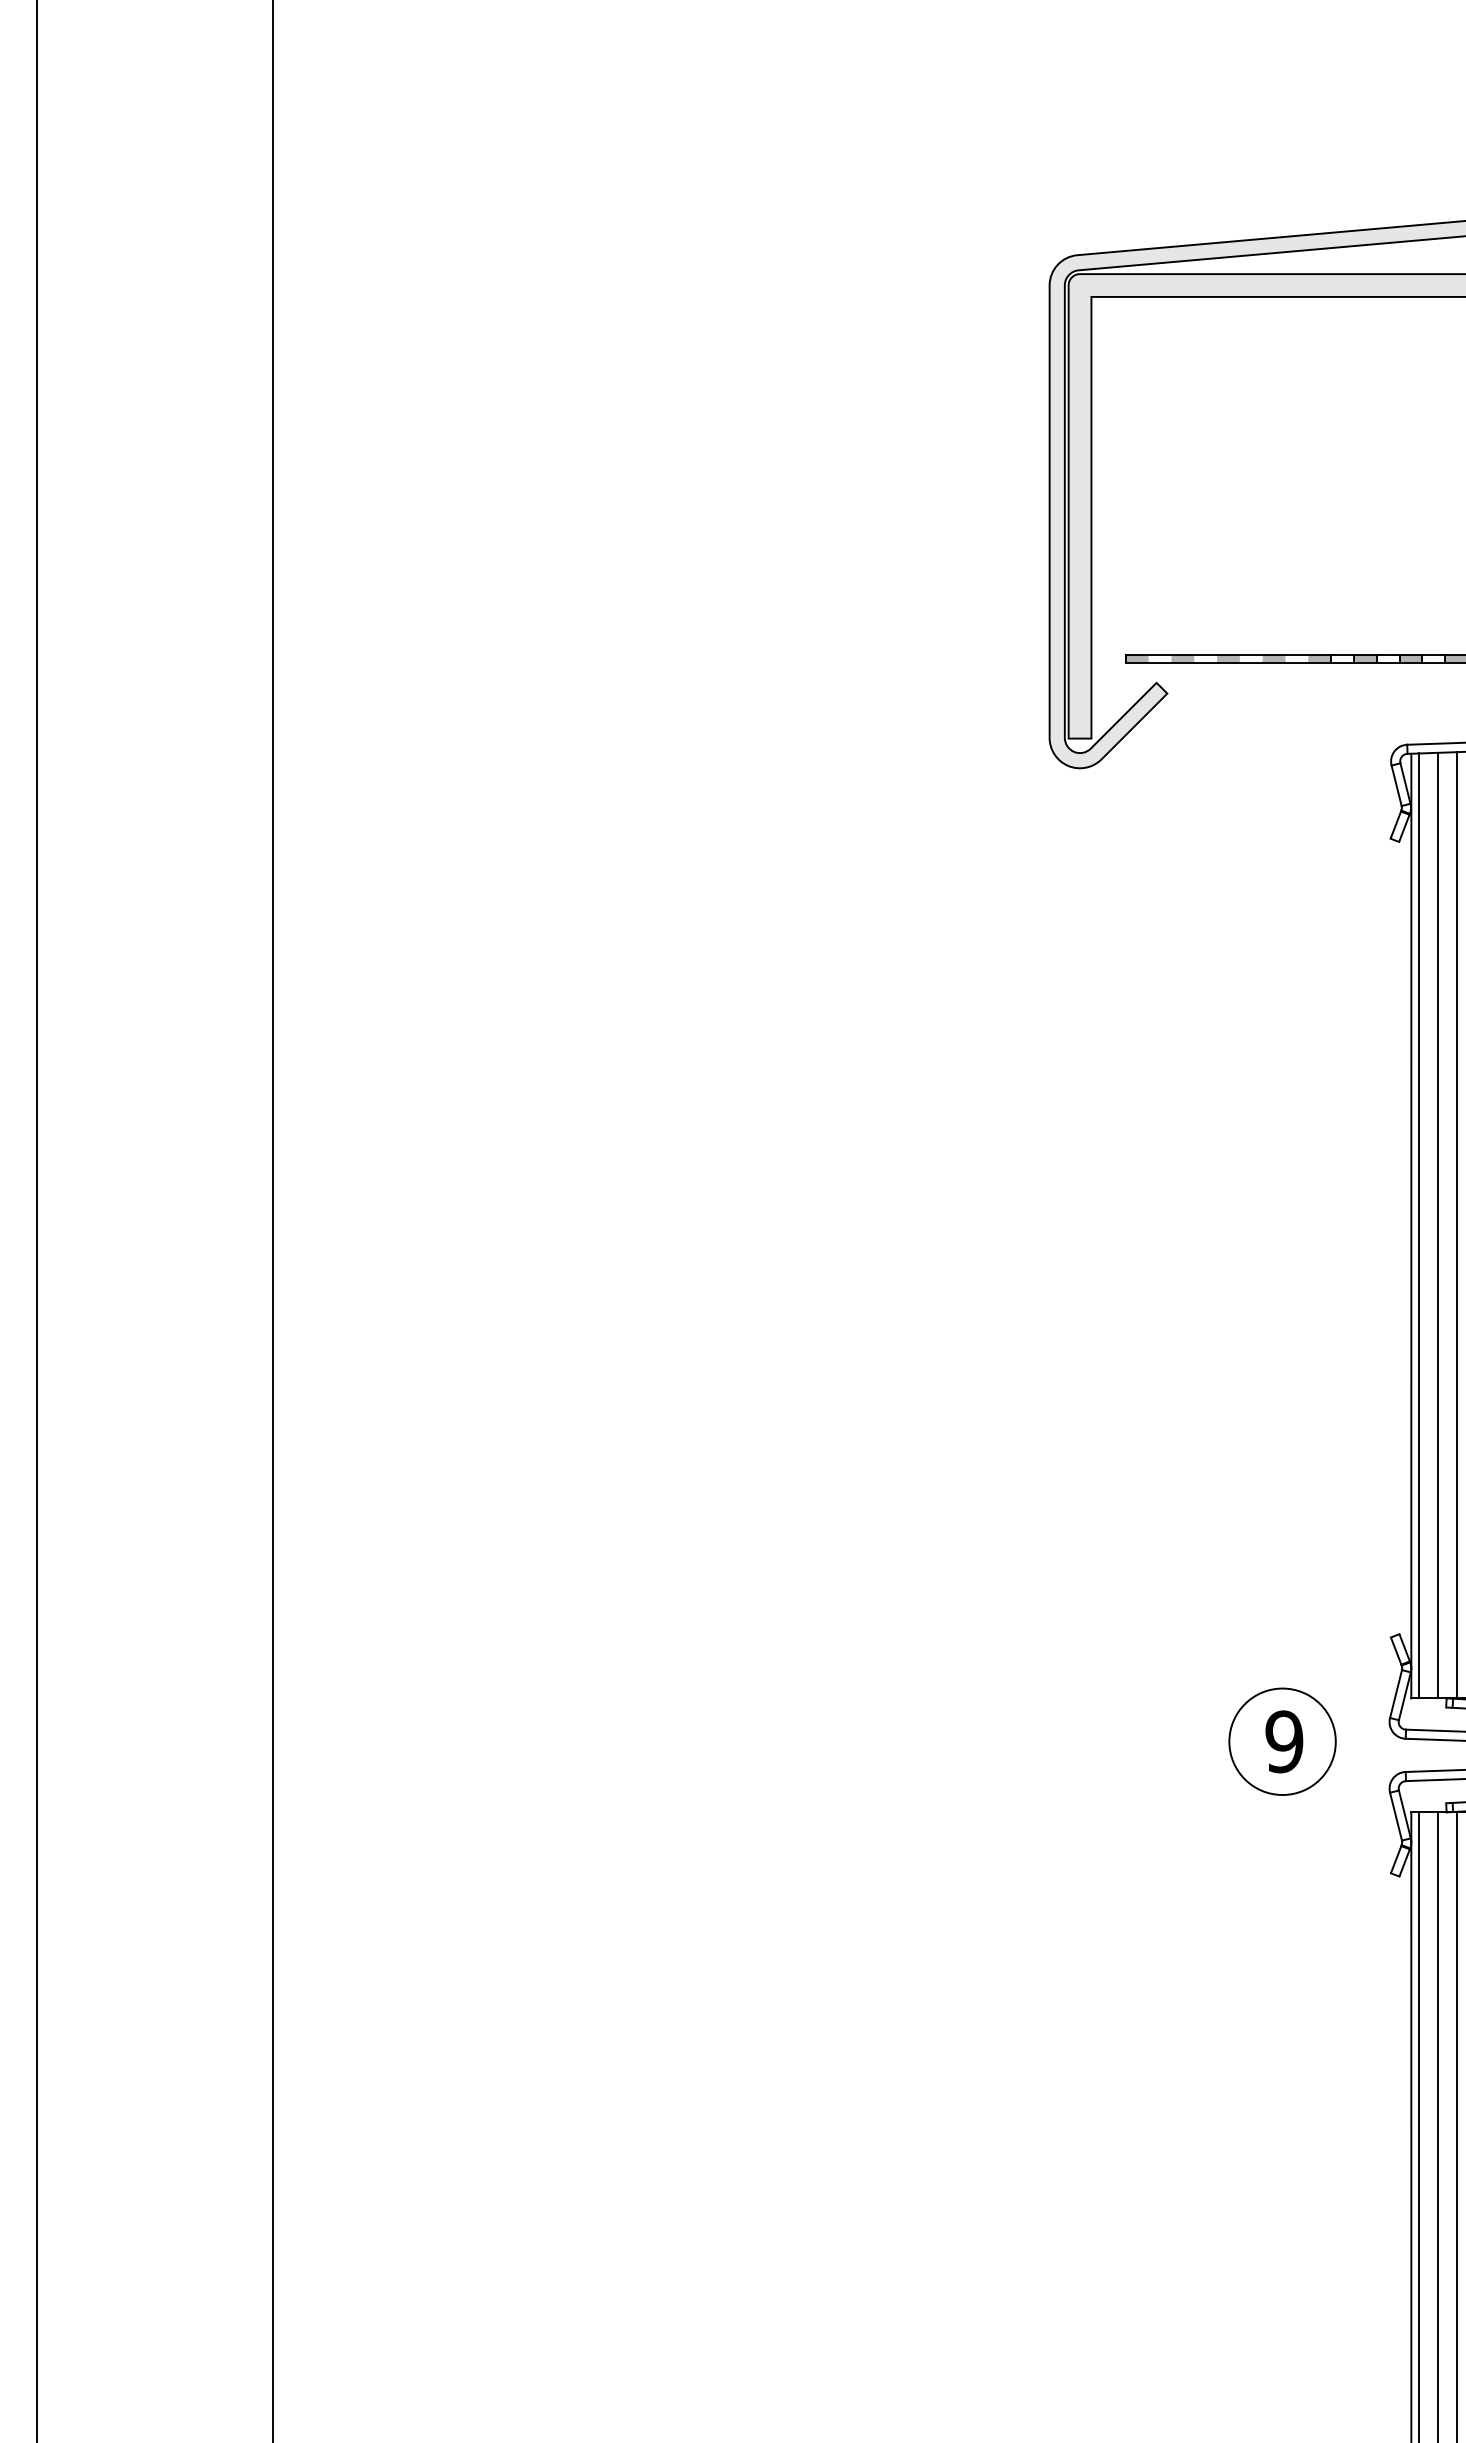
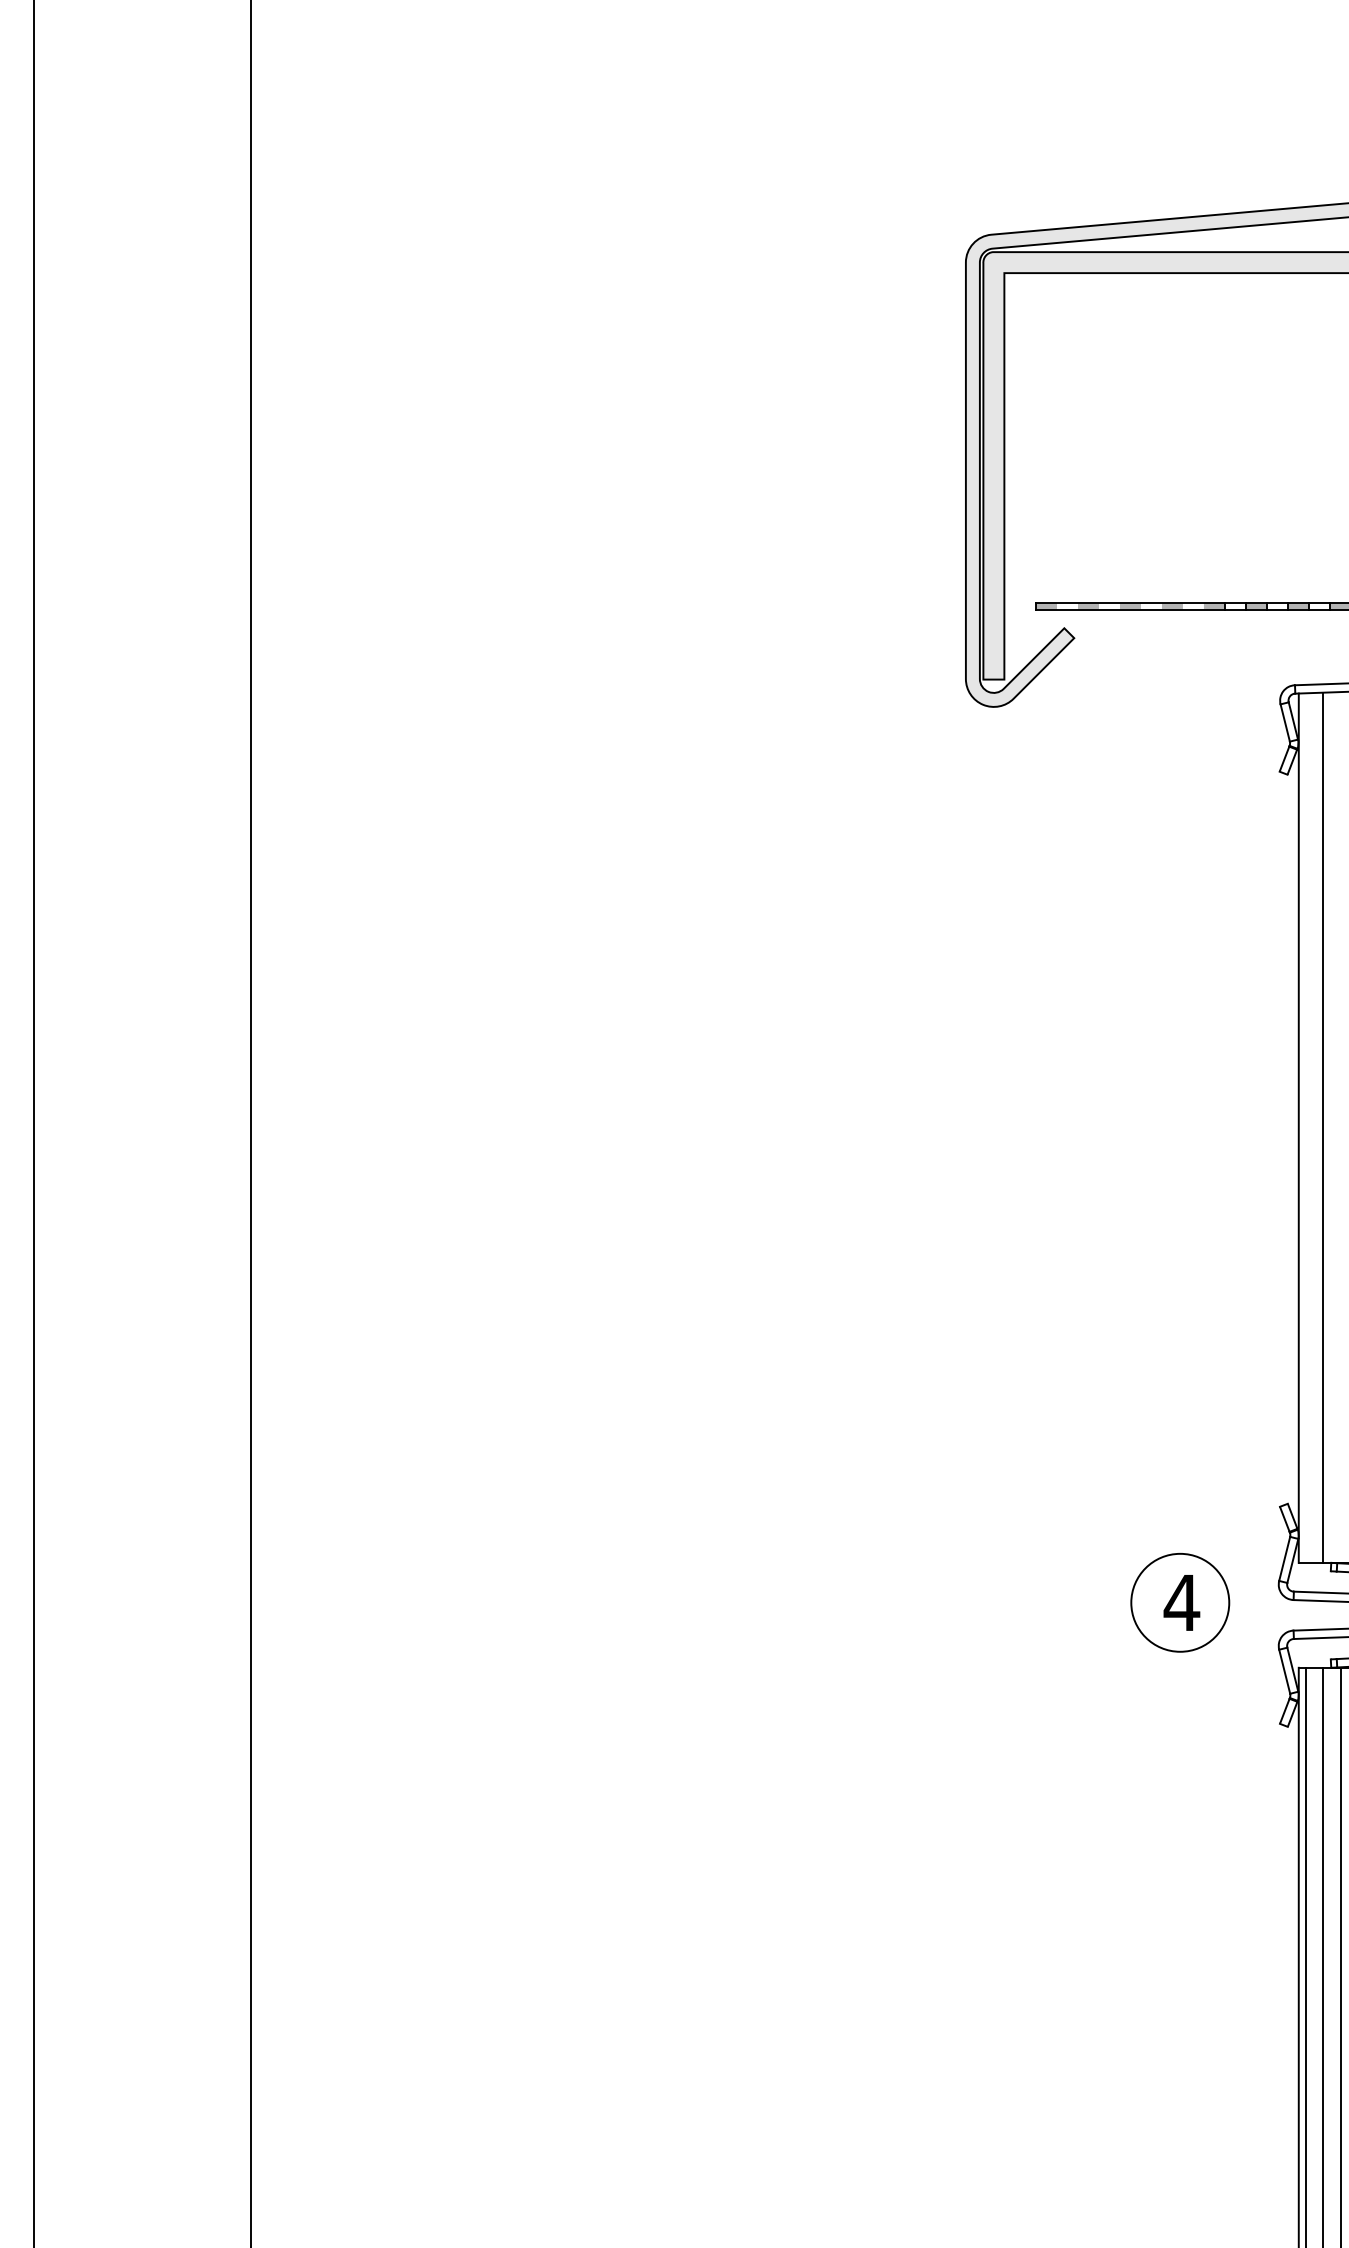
line: (1418, 1225) -> (1305, 1127), removed
line: (1456, 1225) -> (1340, 1127), removed
text: (1283, 1741) -> (1181, 1602), 9 -> 4

